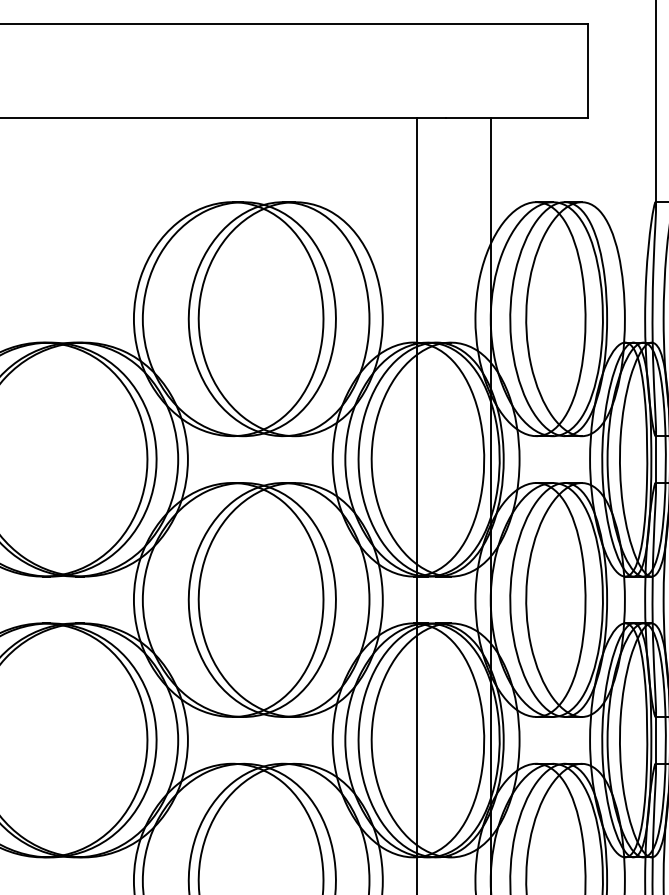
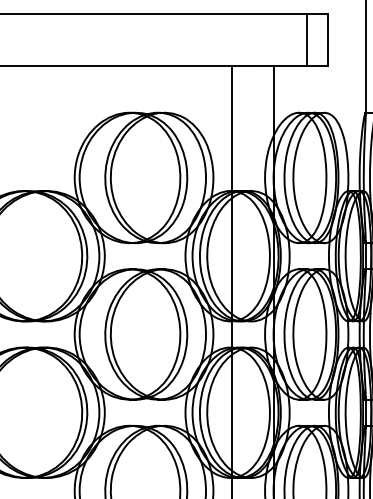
line: (551, 70) -> (307, 39), added

